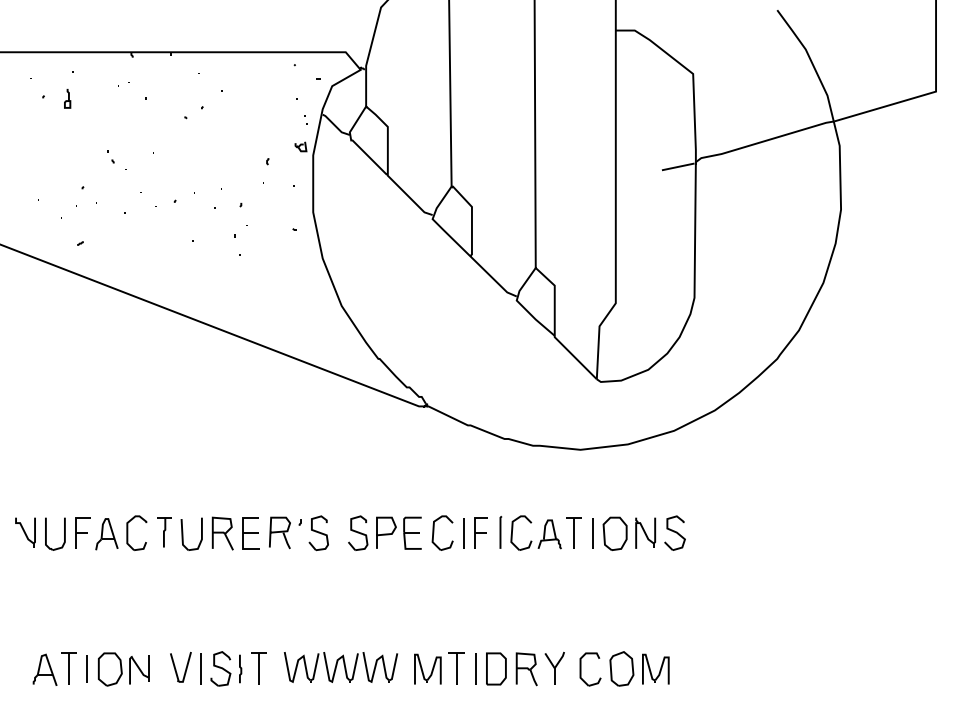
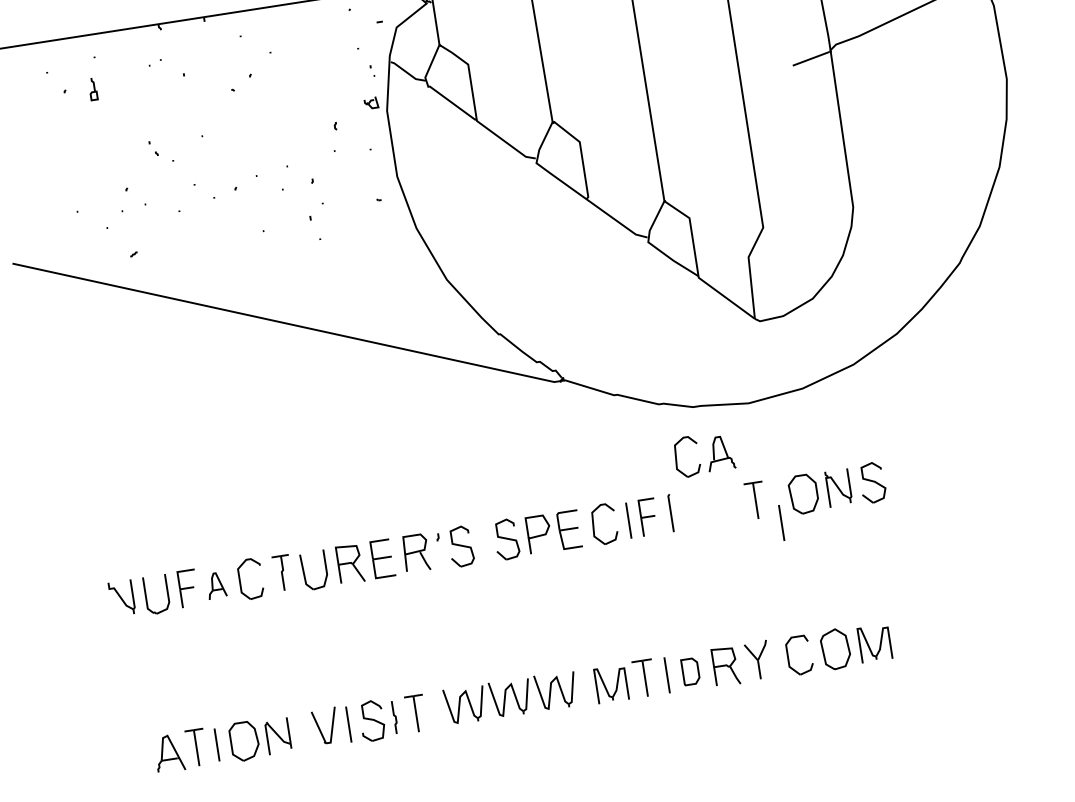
part: (543, 532) -> (712, 452), moved
line: (592, 533) -> (781, 523), moved
part: (106, 534) -> (215, 586), size x0.7
part: (496, 668) -> (690, 671), size x0.7

